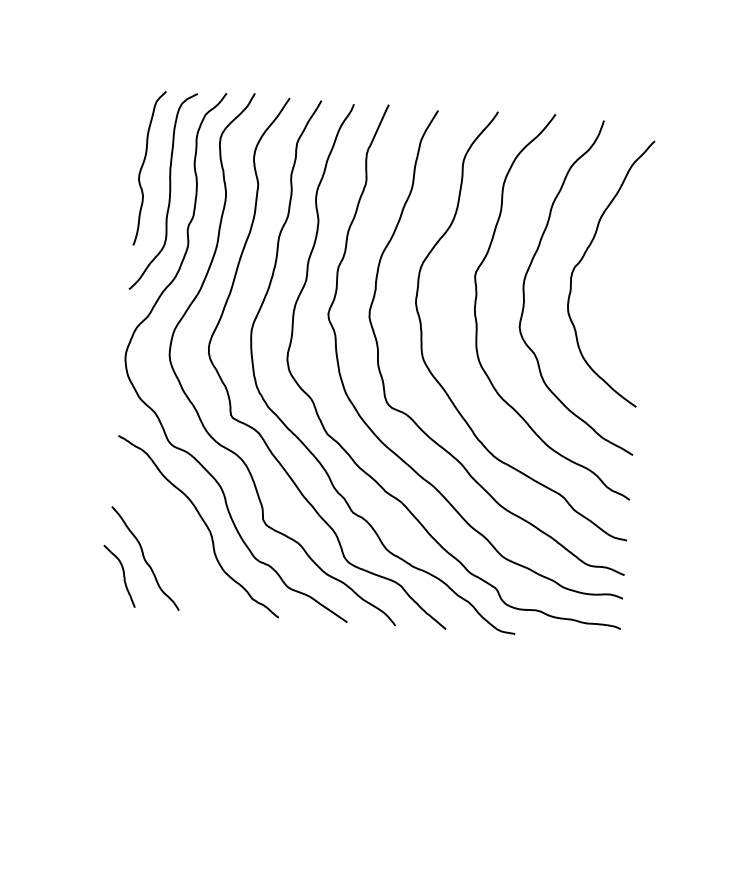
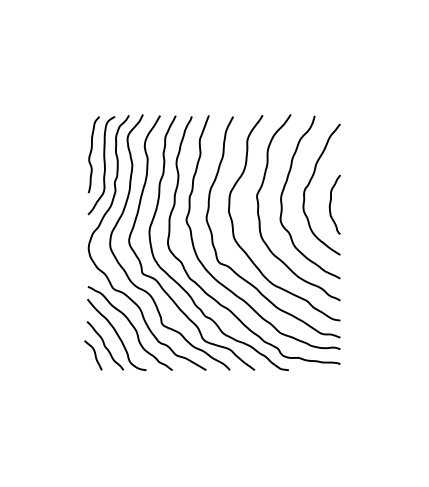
curve: (625, 301) -> (331, 203), added
curve: (169, 536) -> (116, 334), added

